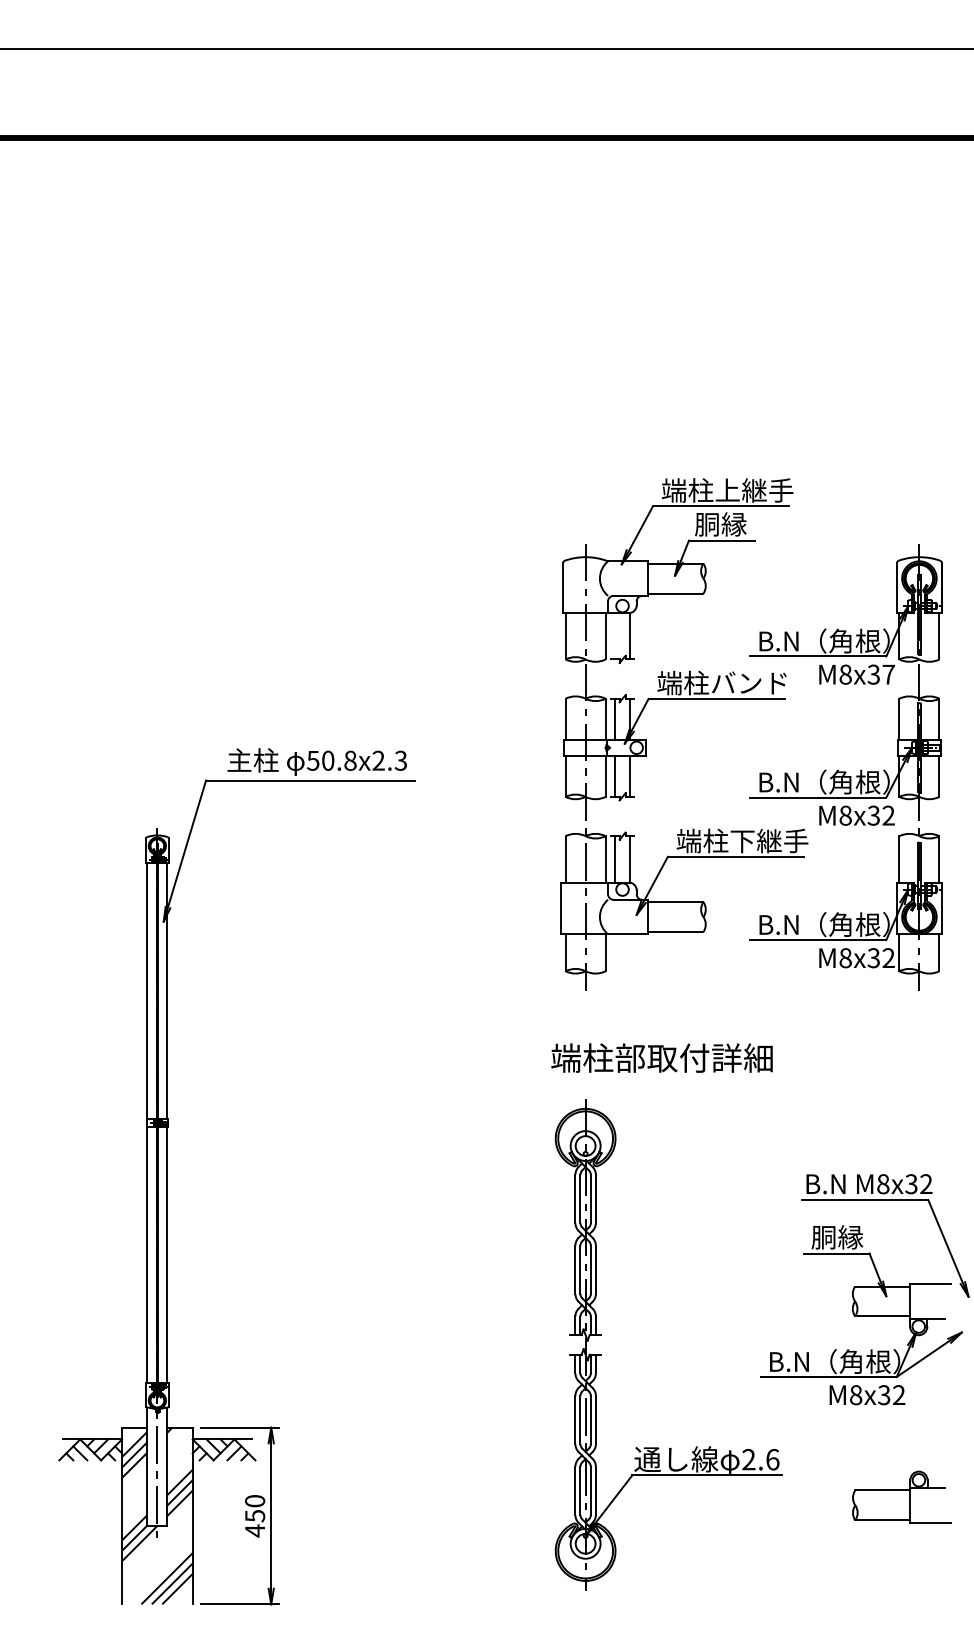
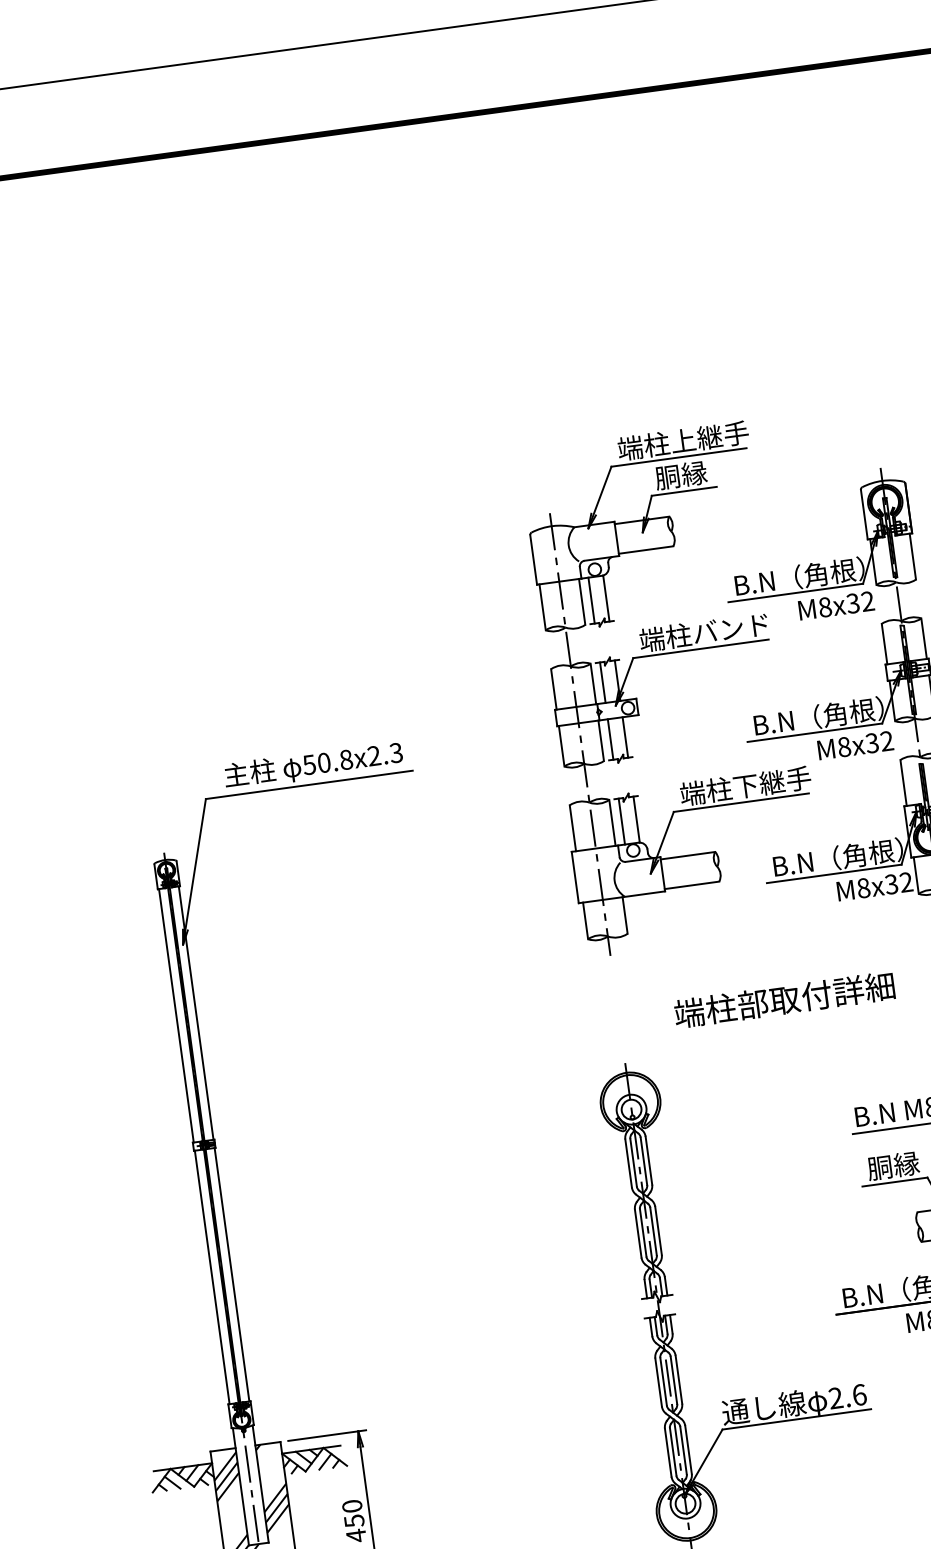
line: (615, 636) -> (592, 600), added
text: (888, 674) -> (867, 601), M8x37 -> M8x32
text: (661, 1057) -> (783, 999), moved

